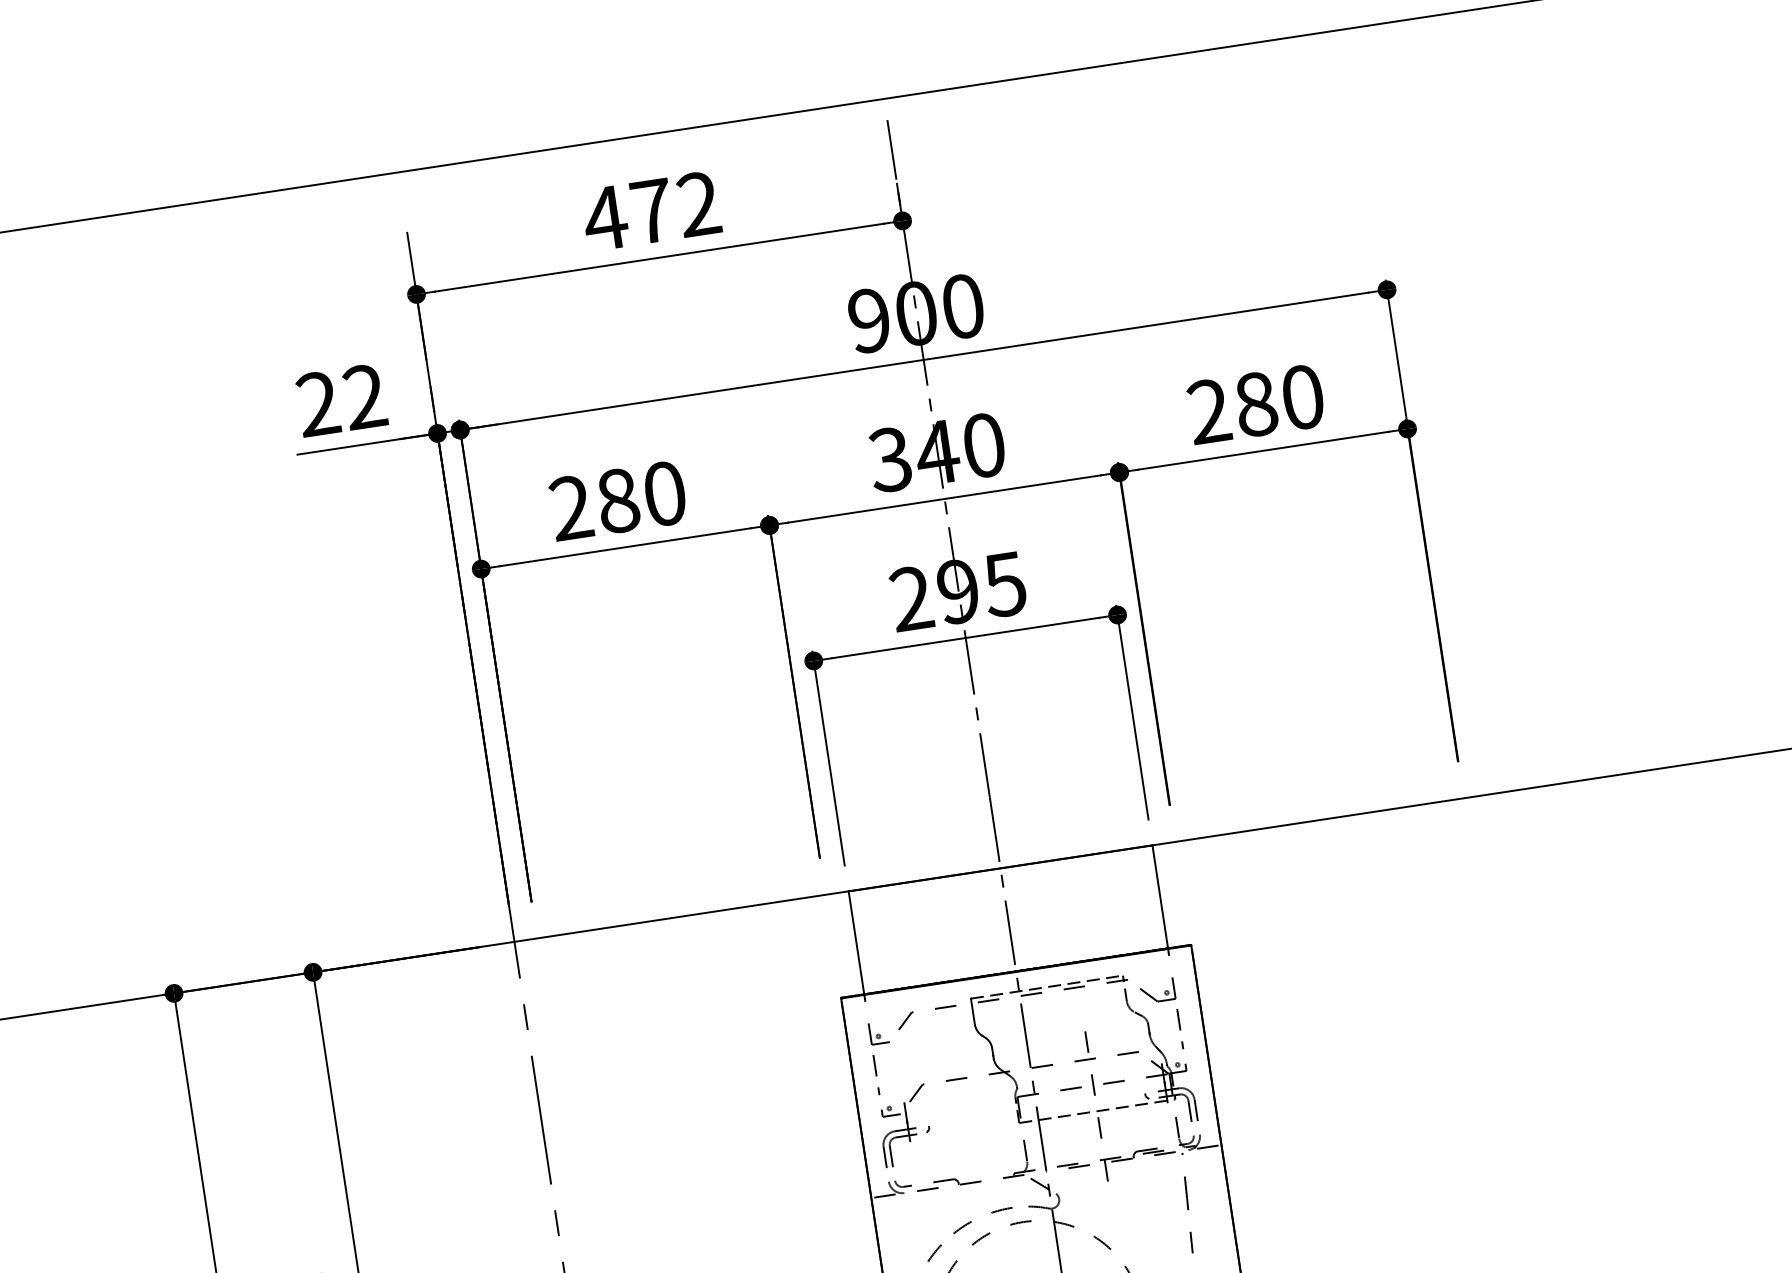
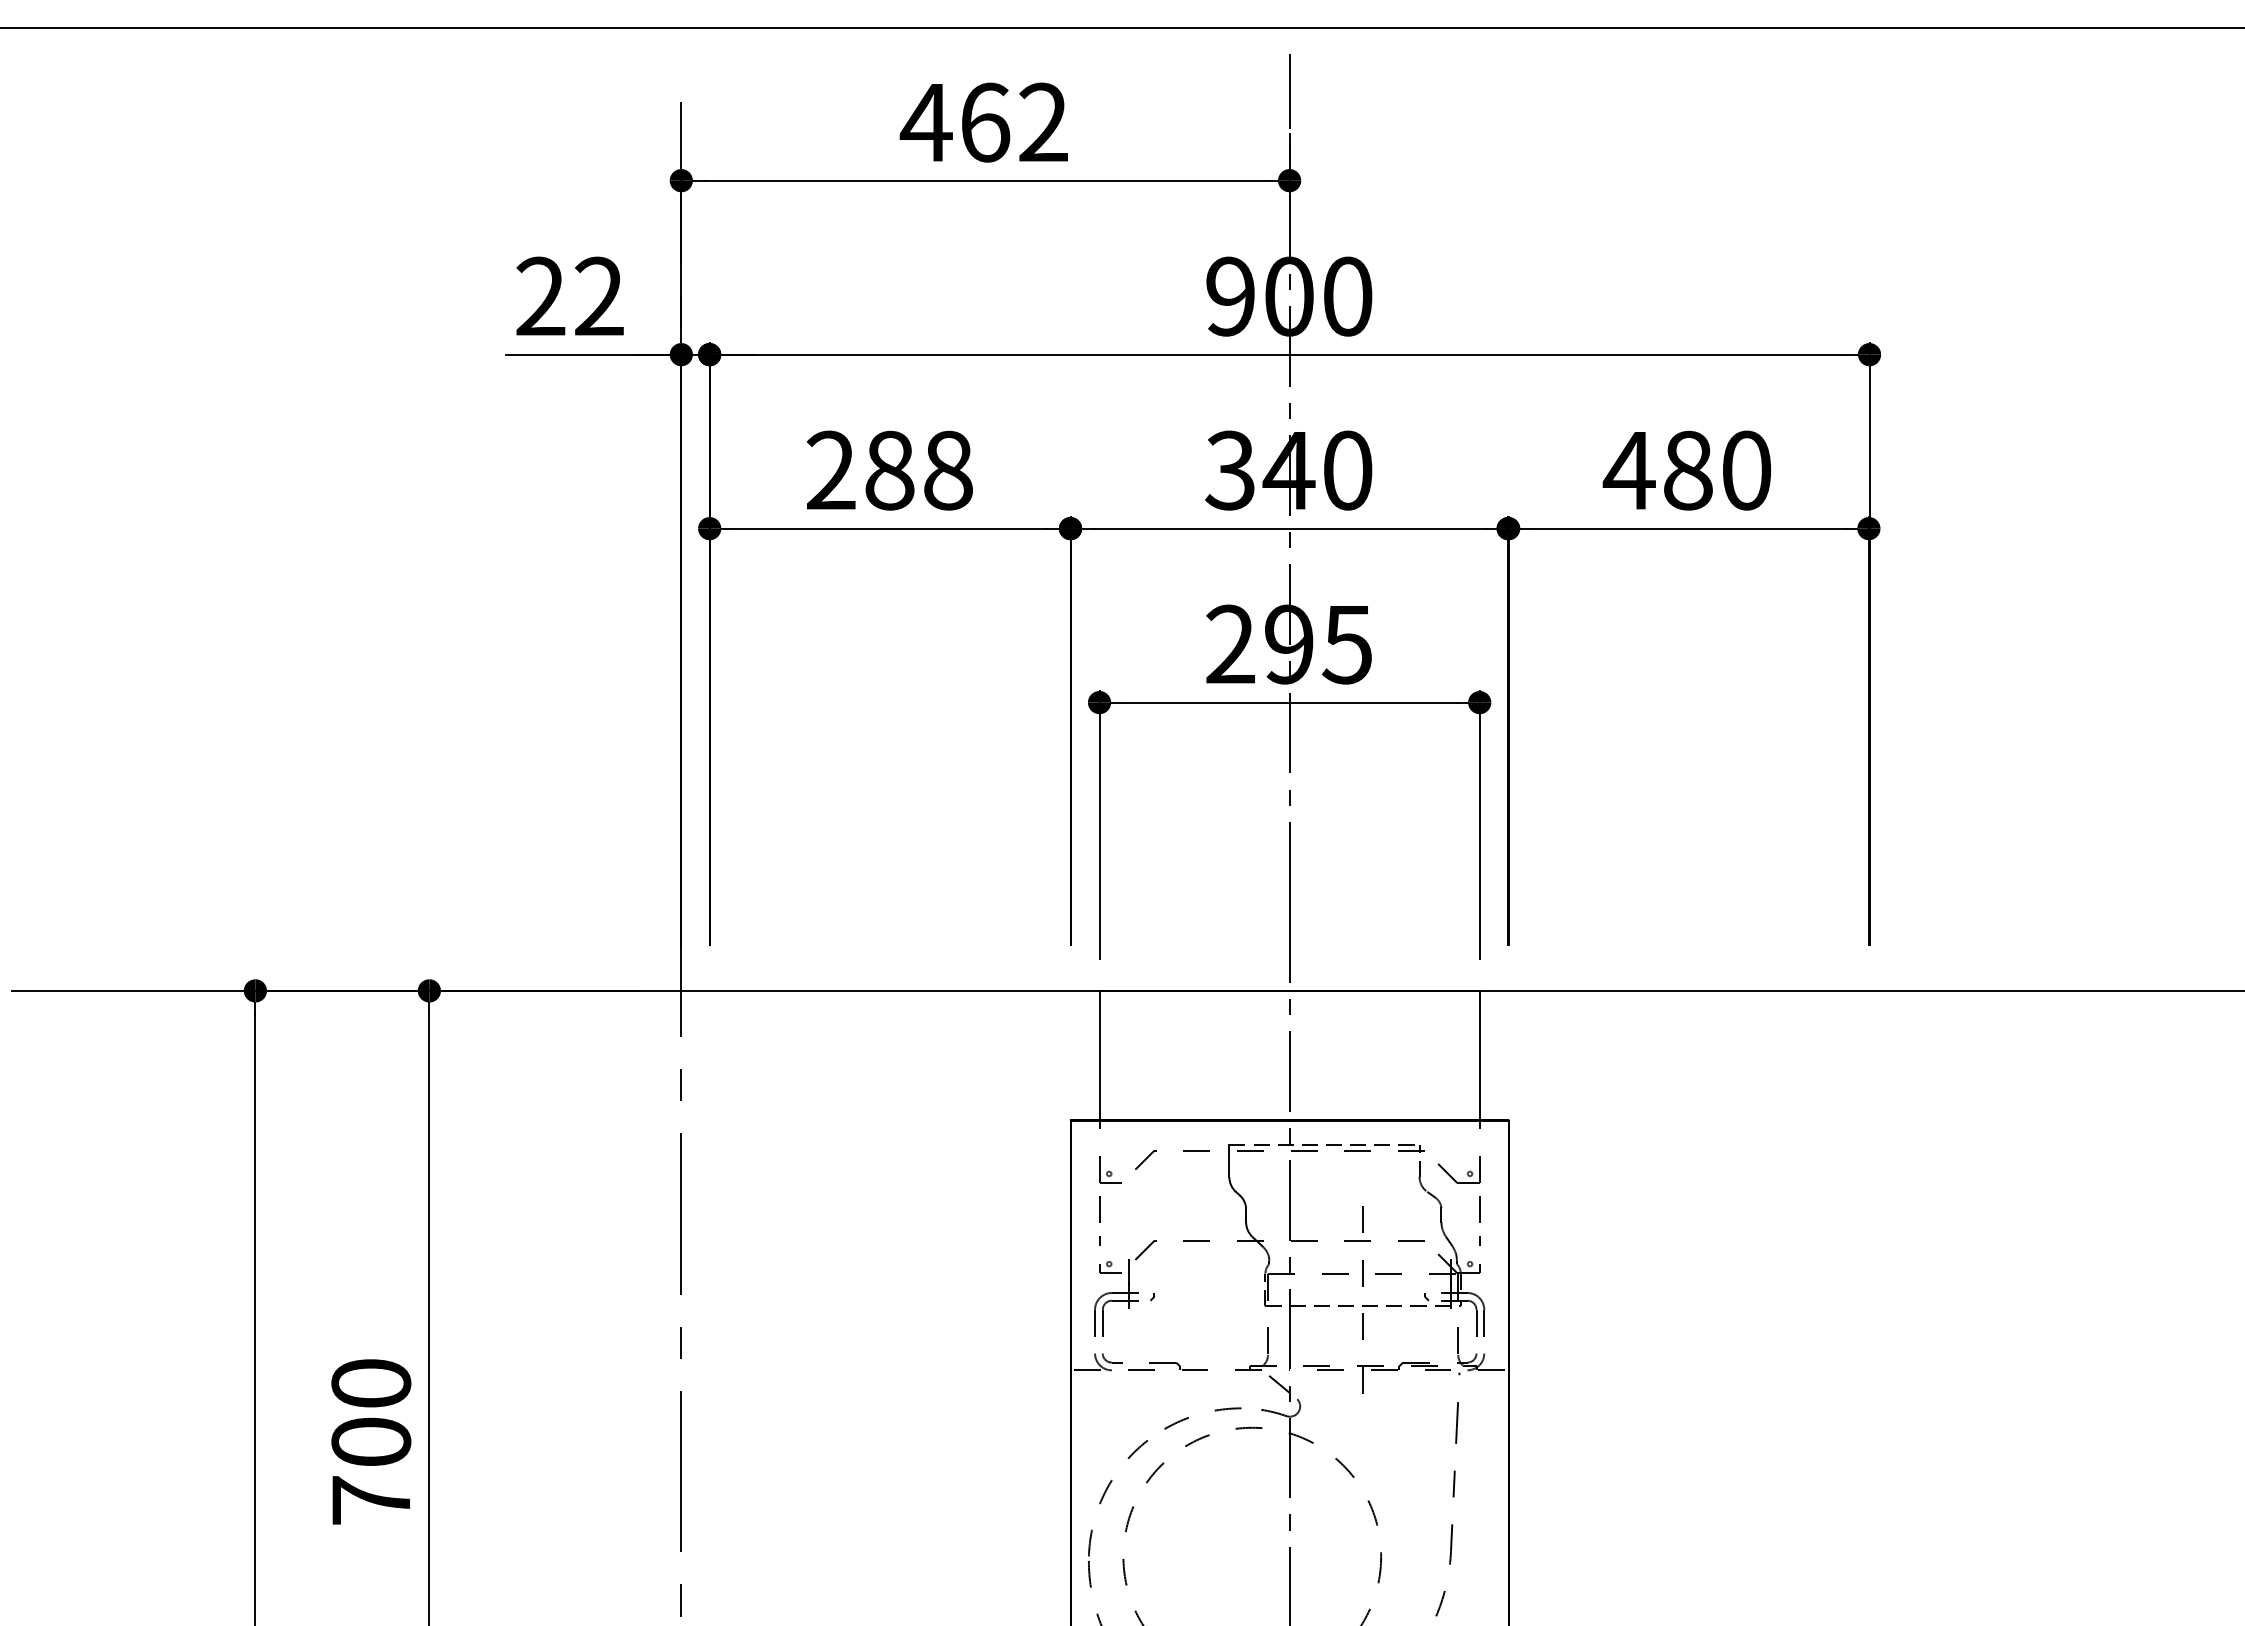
text: (652, 211) -> (985, 122), 472 -> 462
text: (1208, 410) -> (1628, 469), 280 -> 480
text: (665, 493) -> (948, 470), 280 -> 288

